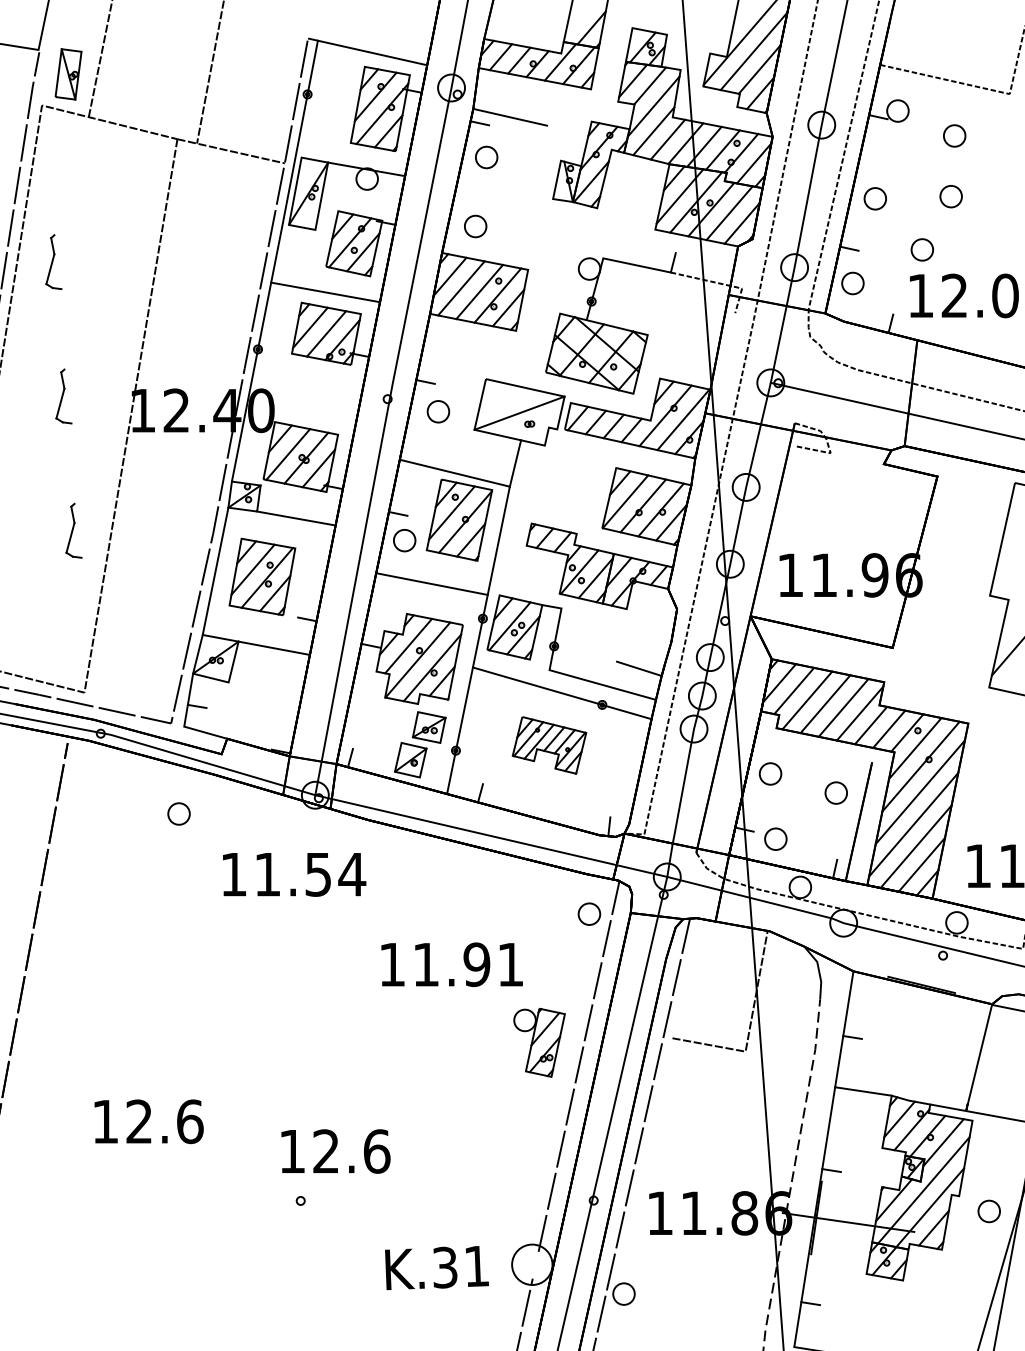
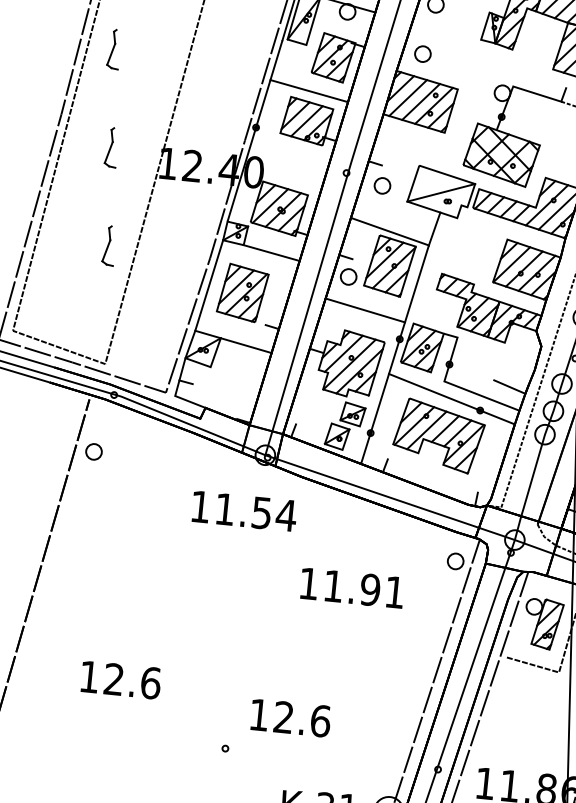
part: (549, 745) -> (438, 436), size x1.67
part: (178, 813) -> (93, 451), moved
part: (539, 1042) -> (543, 623), moved
text: (335, 1151) -> (290, 718), moved

